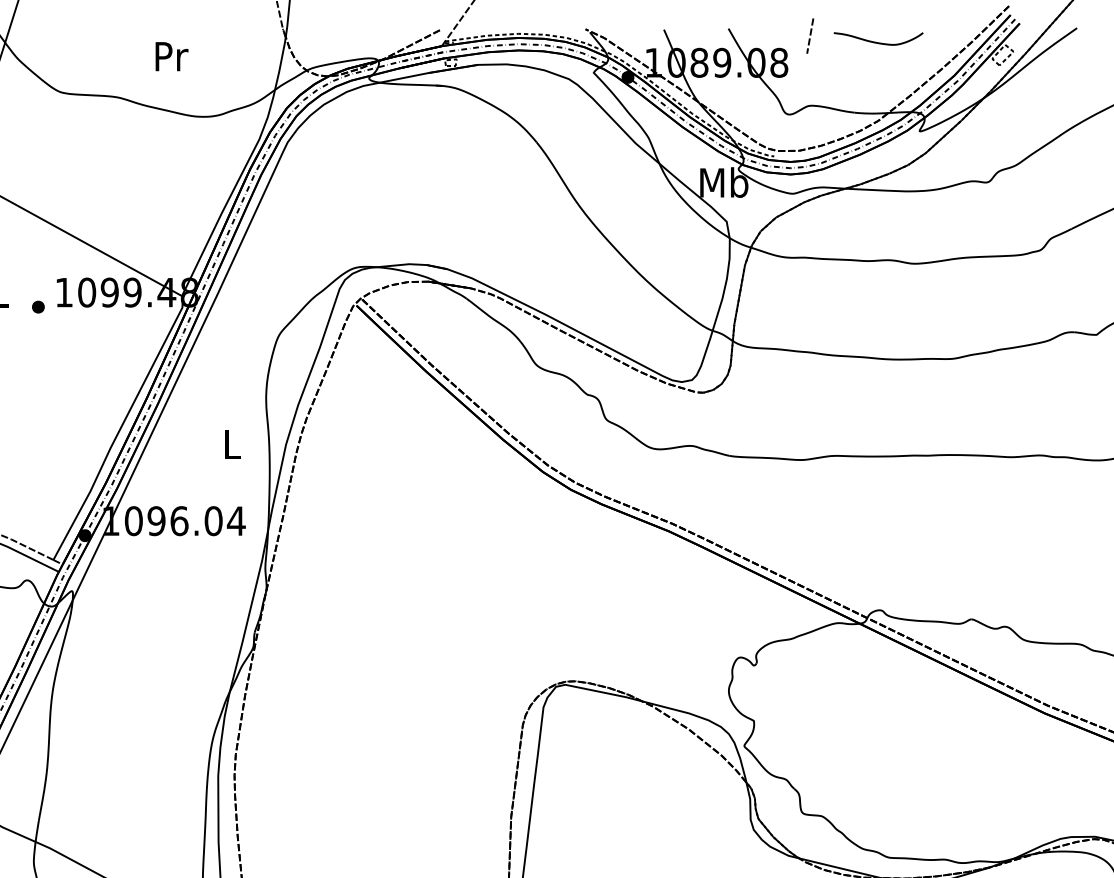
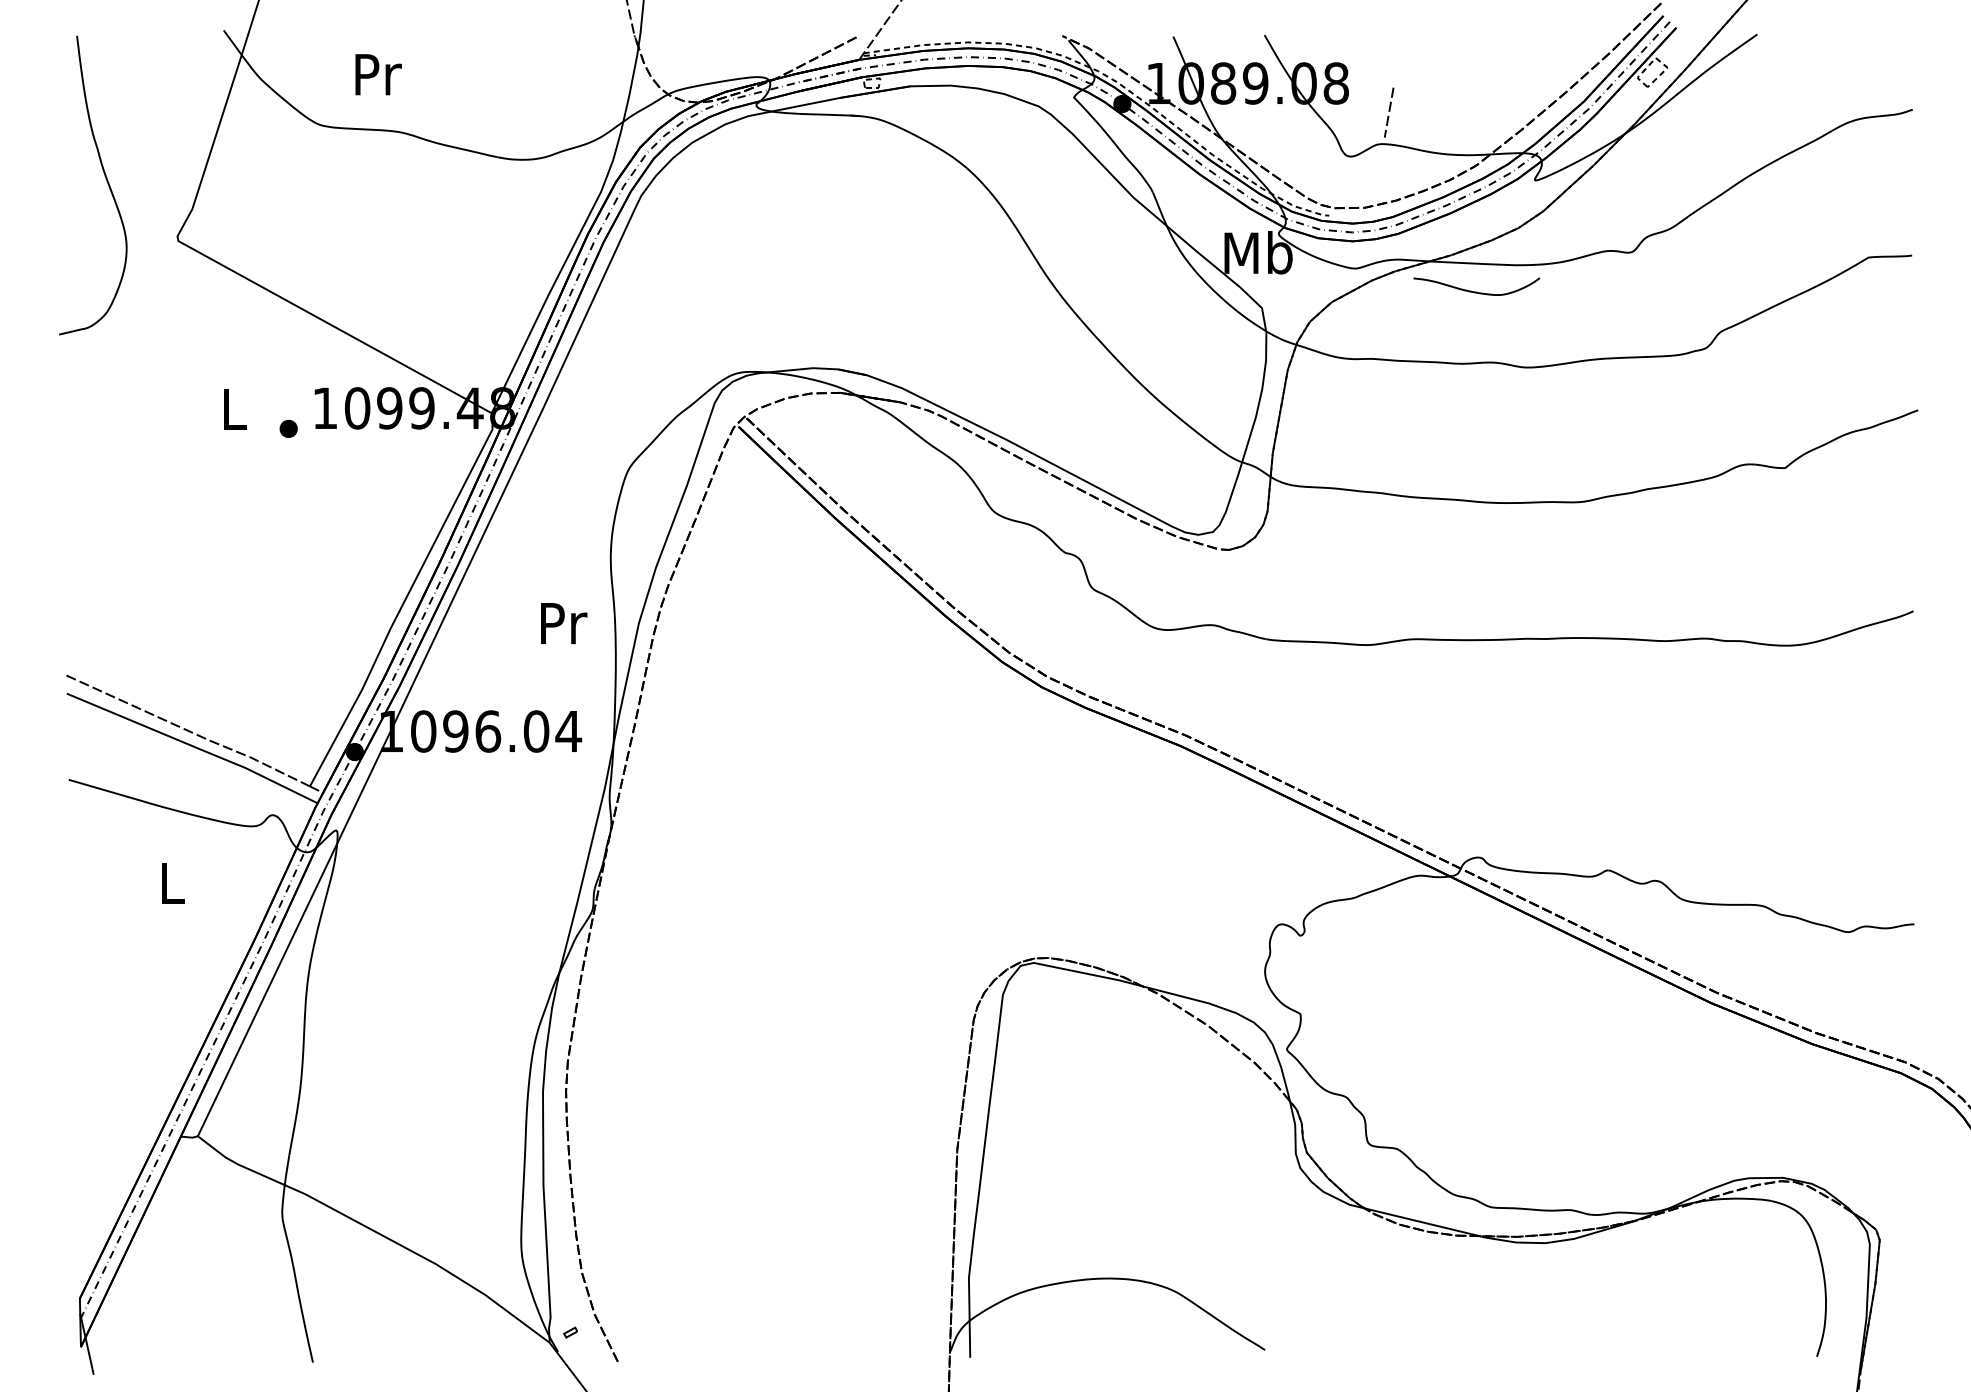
line: (810, 35) -> (1389, 111), moved
curve: (878, 42) -> (1476, 291), moved
text: (171, 56) -> (378, 74), moved
text: (233, 444) -> (564, 623), L -> Pr

